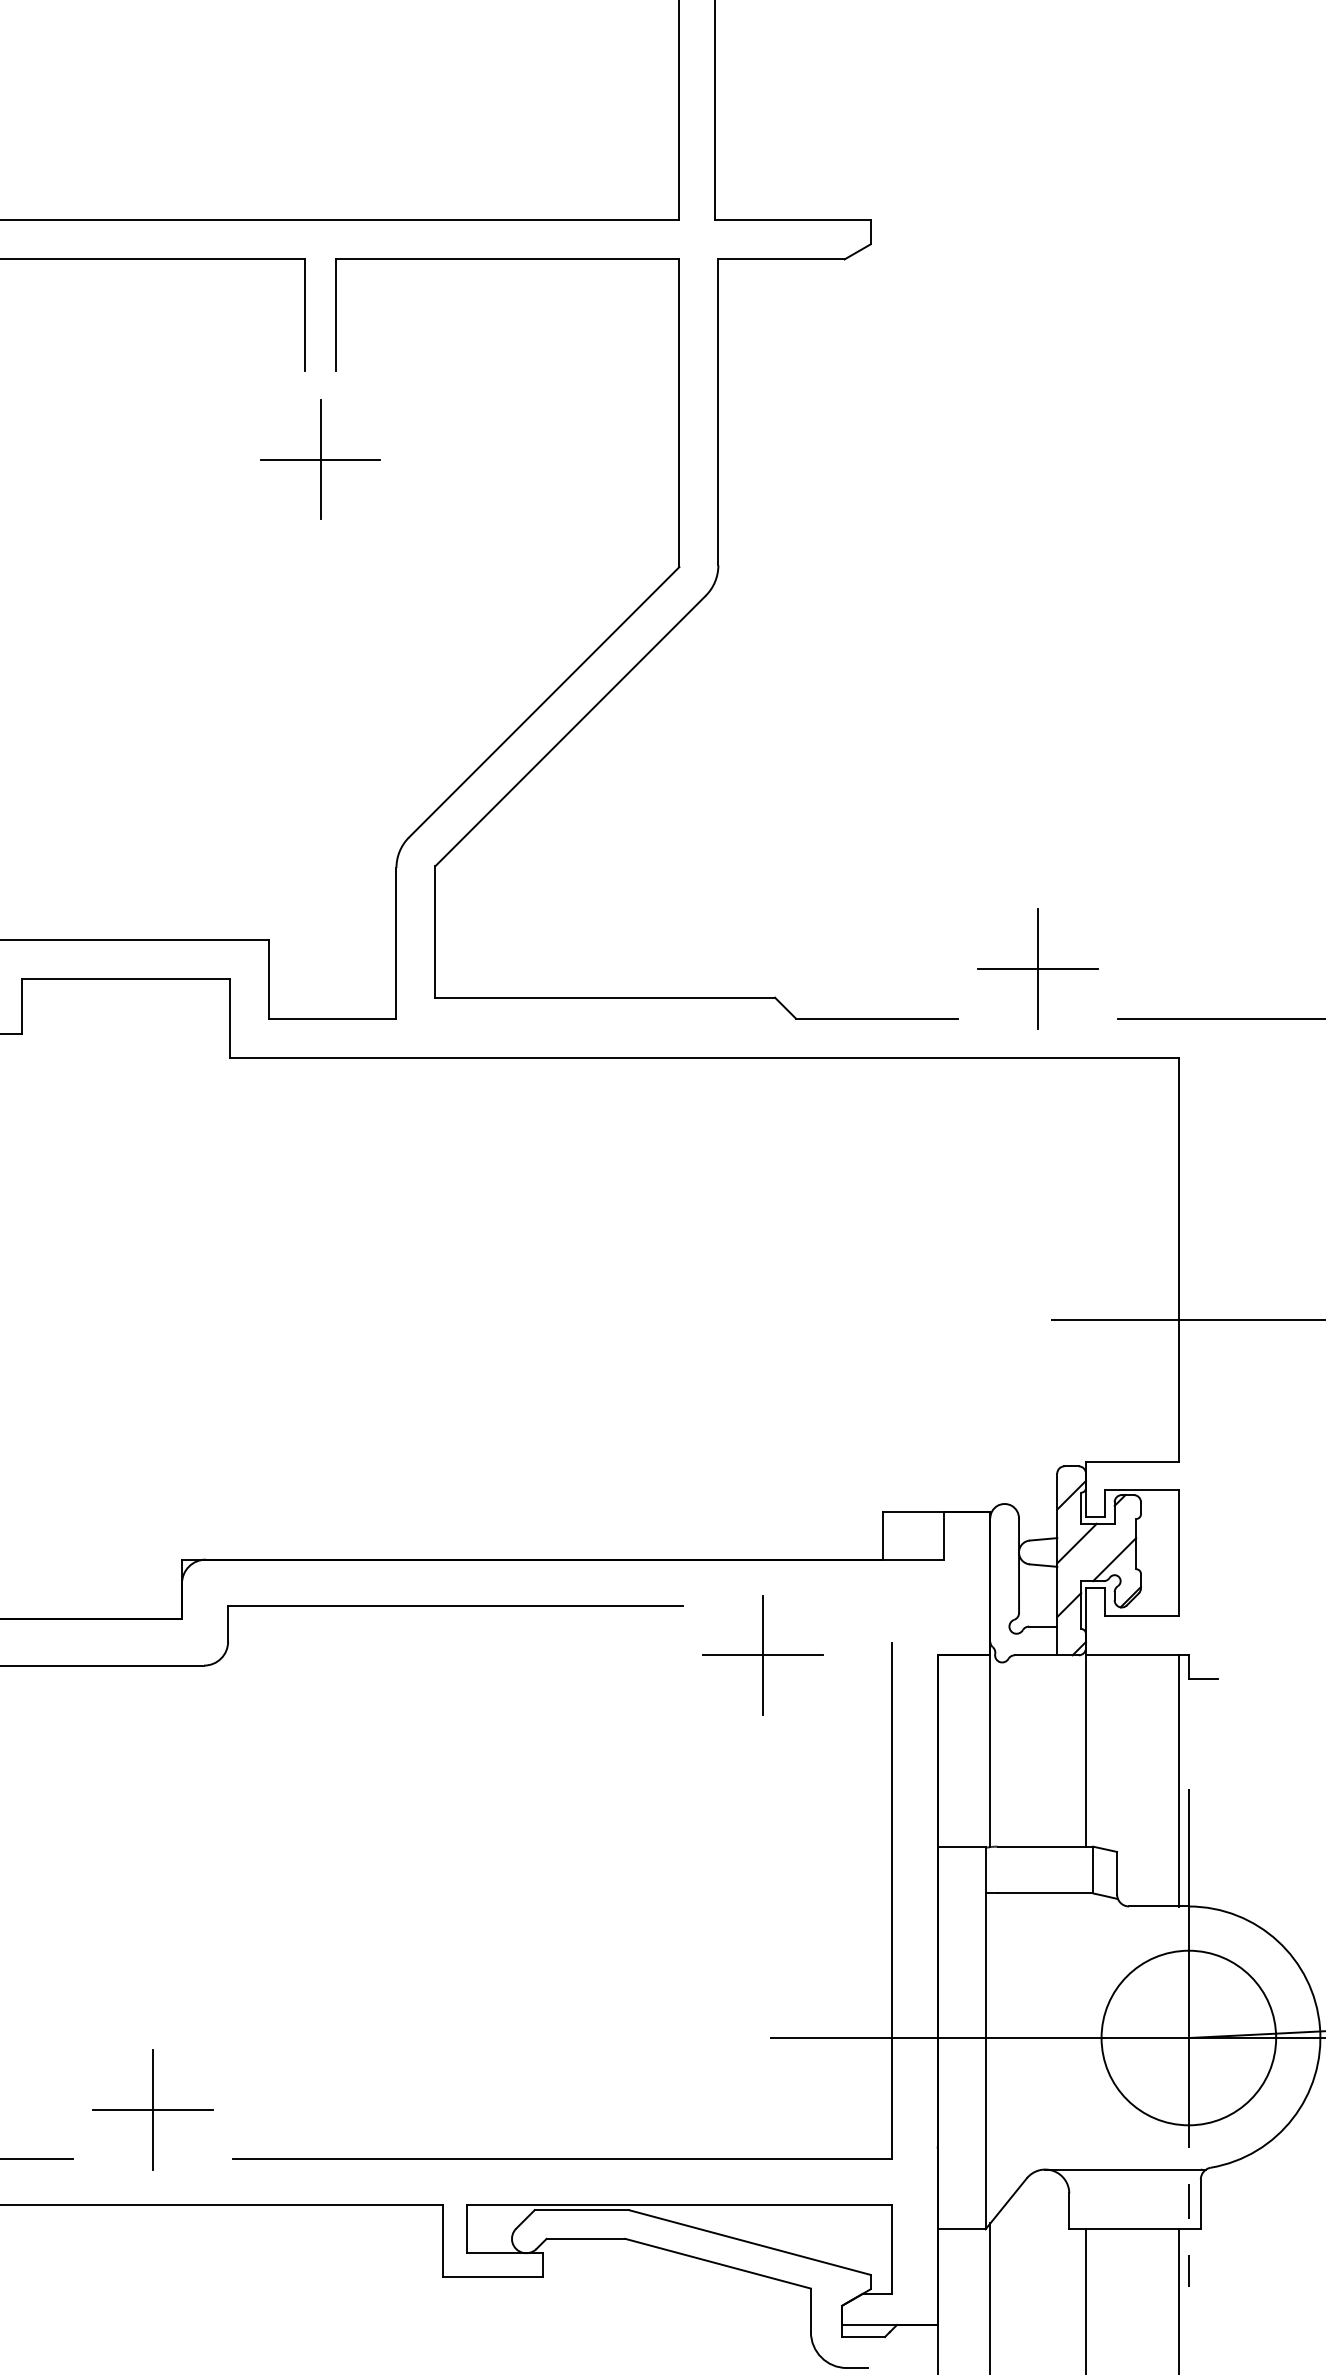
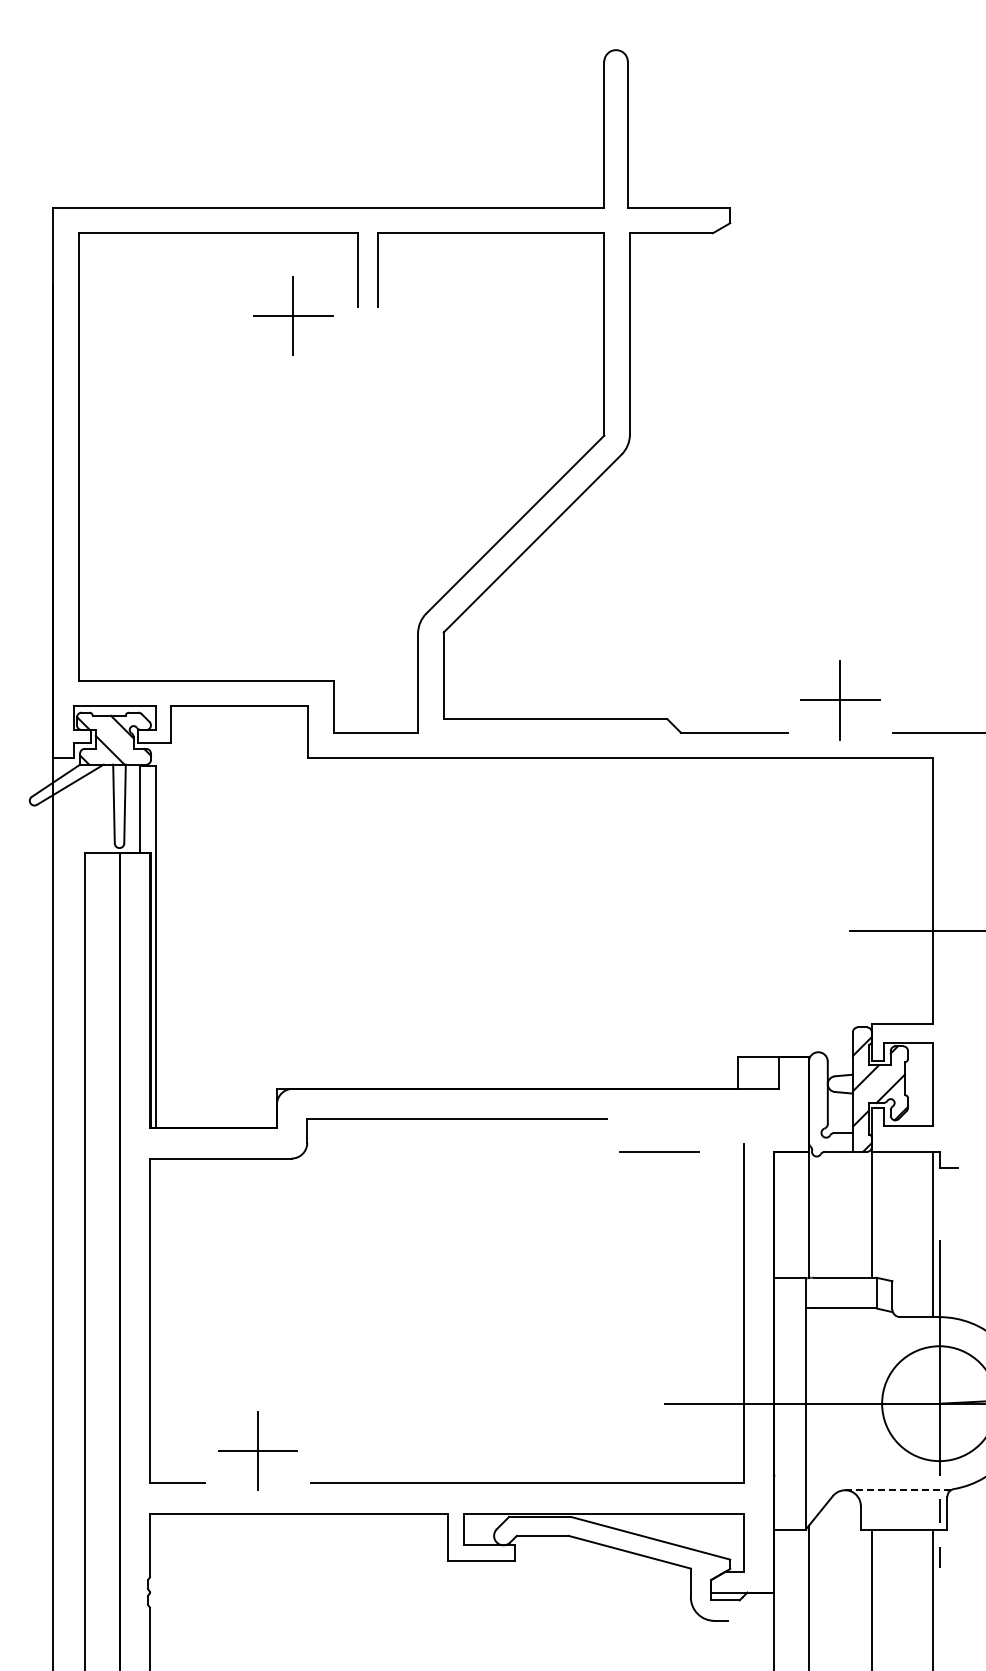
part: (321, 458) -> (293, 315), moved
line: (763, 1654) -> (659, 1151), removed
line: (1126, 2169) -> (898, 1490), solid -> dashed

